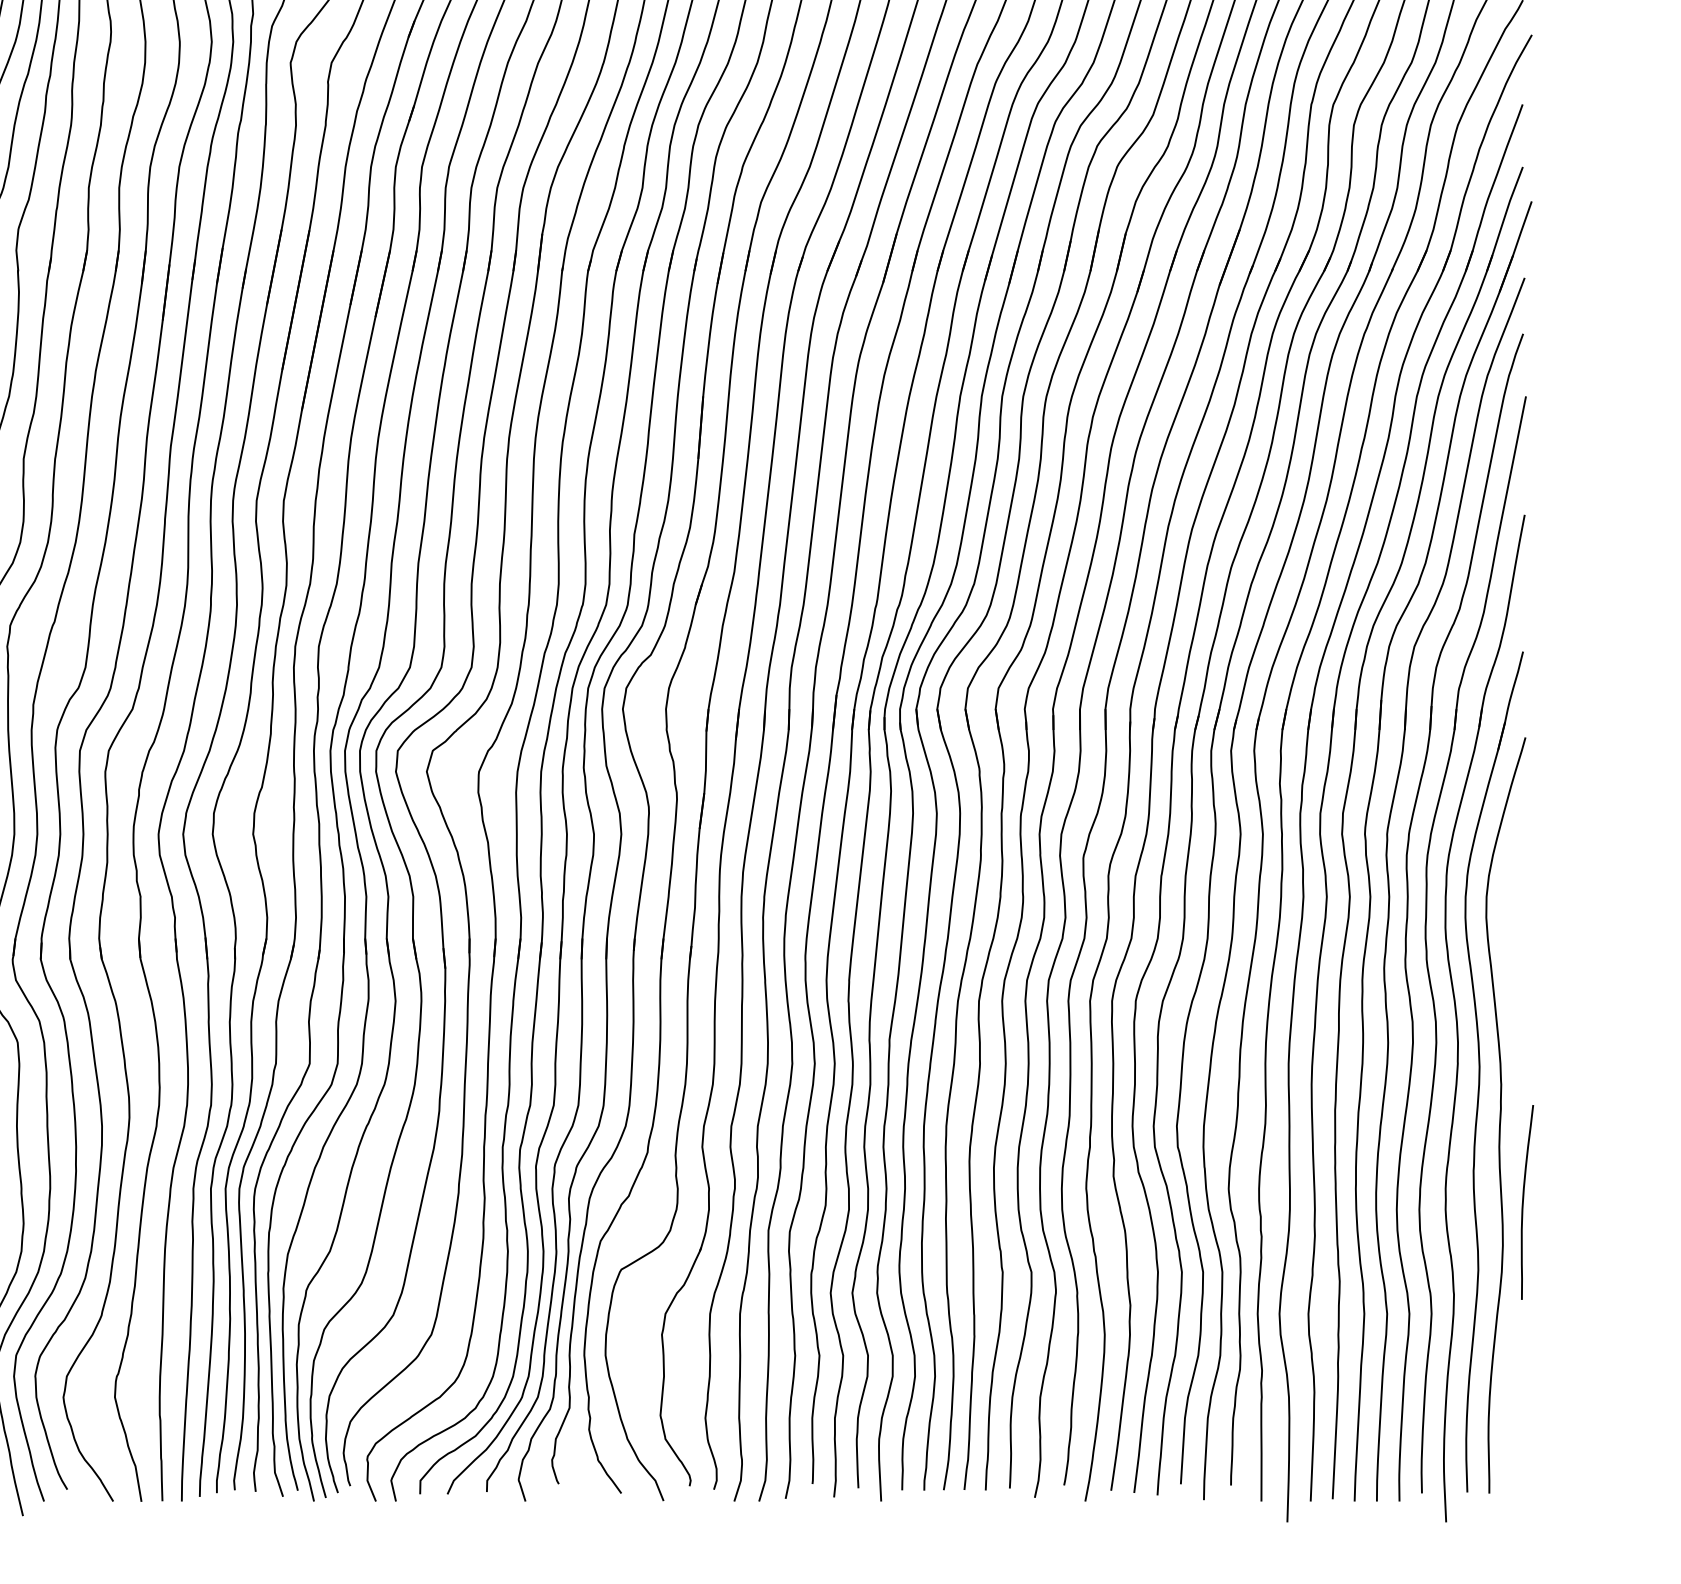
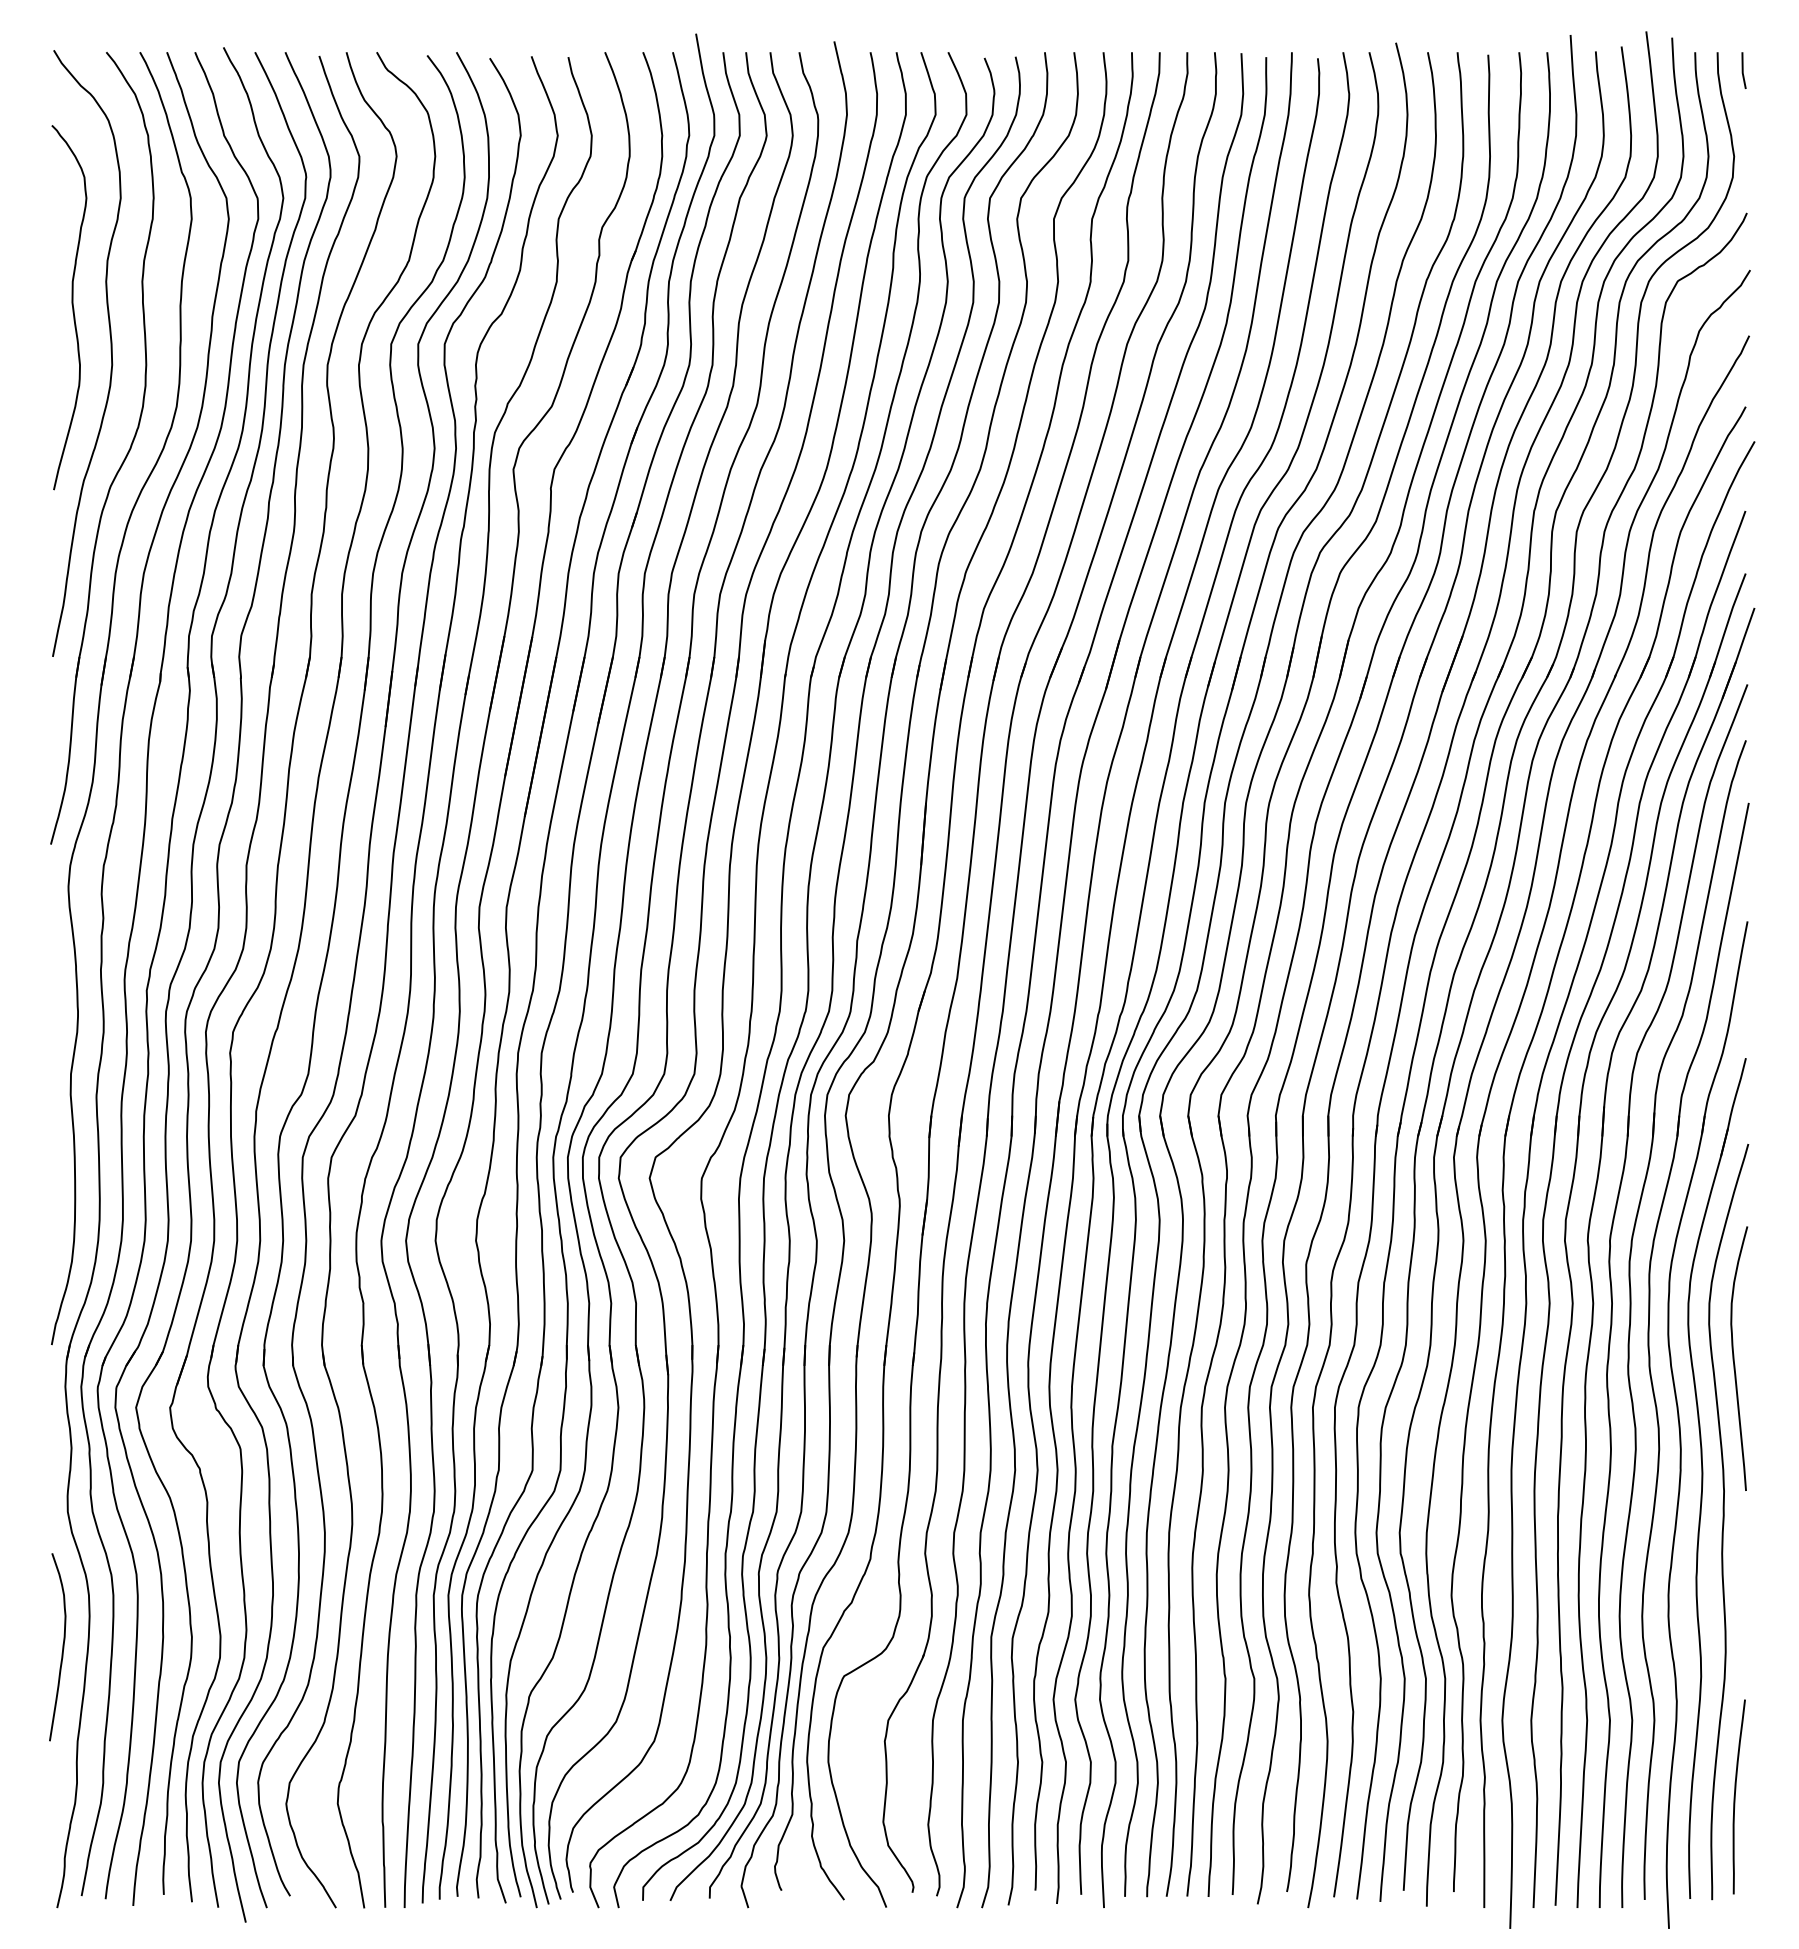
curve: (1511, 951) -> (1734, 1358), added
curve: (1523, 1201) -> (1735, 1796), moved

